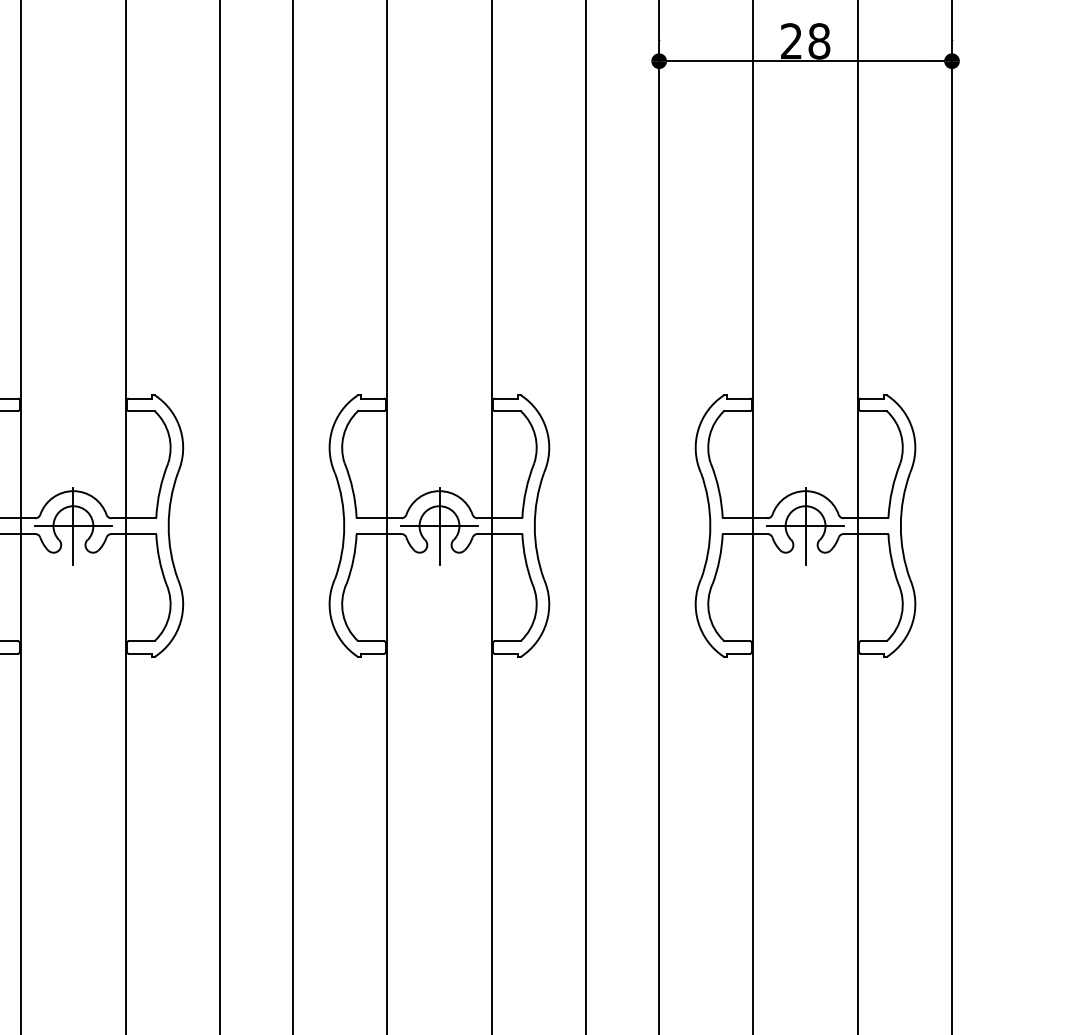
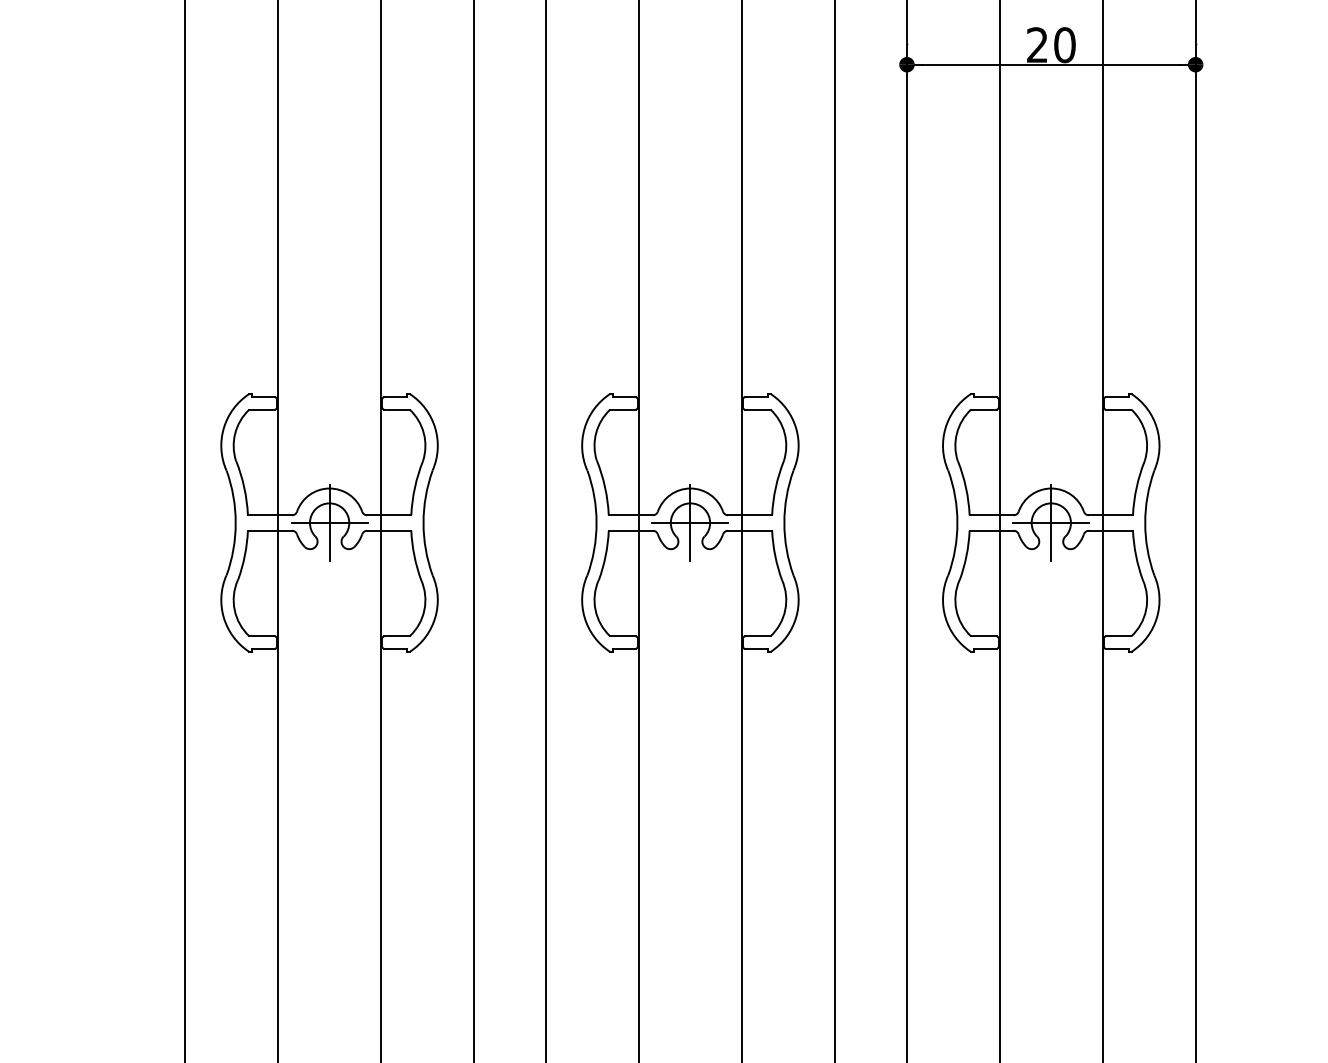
text: (818, 40) -> (1064, 44), 28 -> 20

